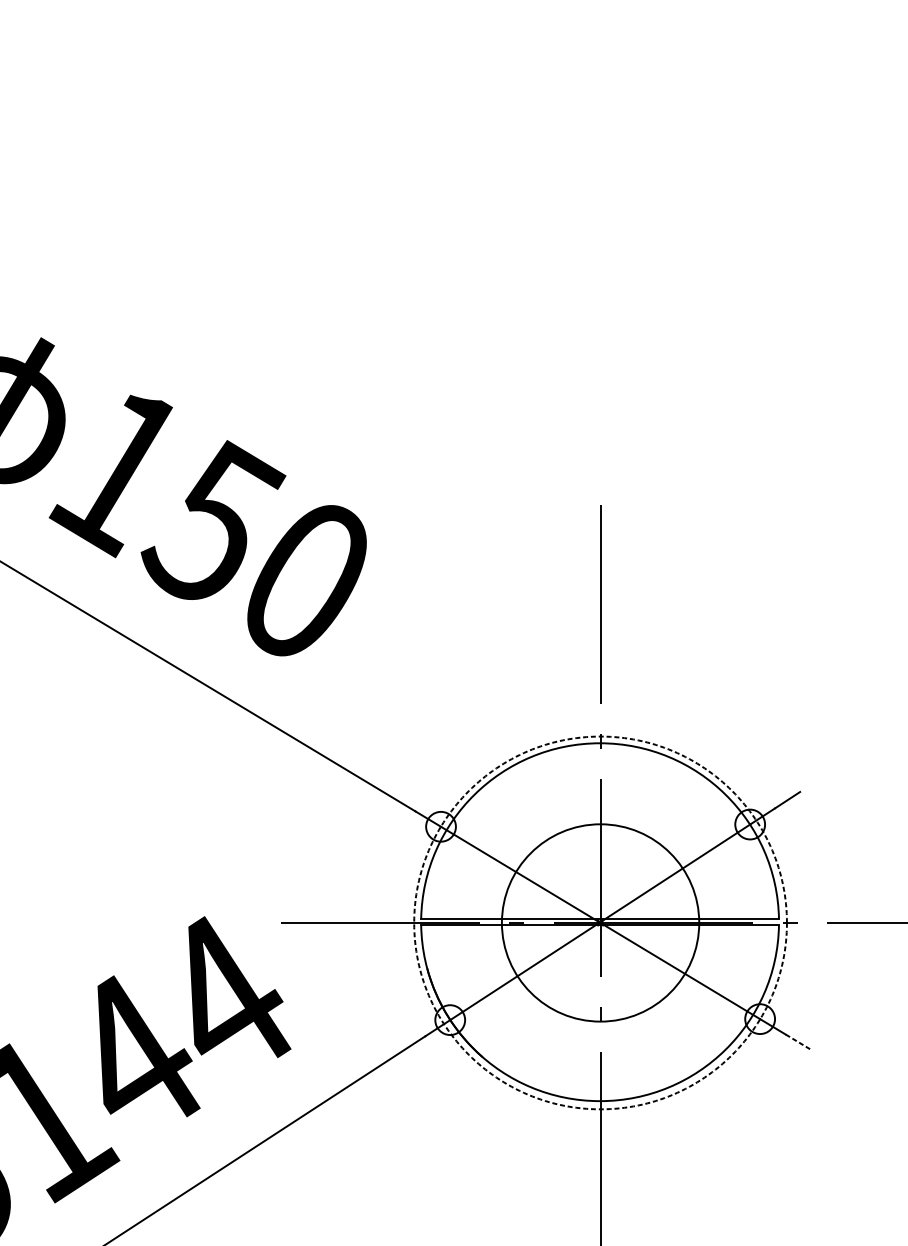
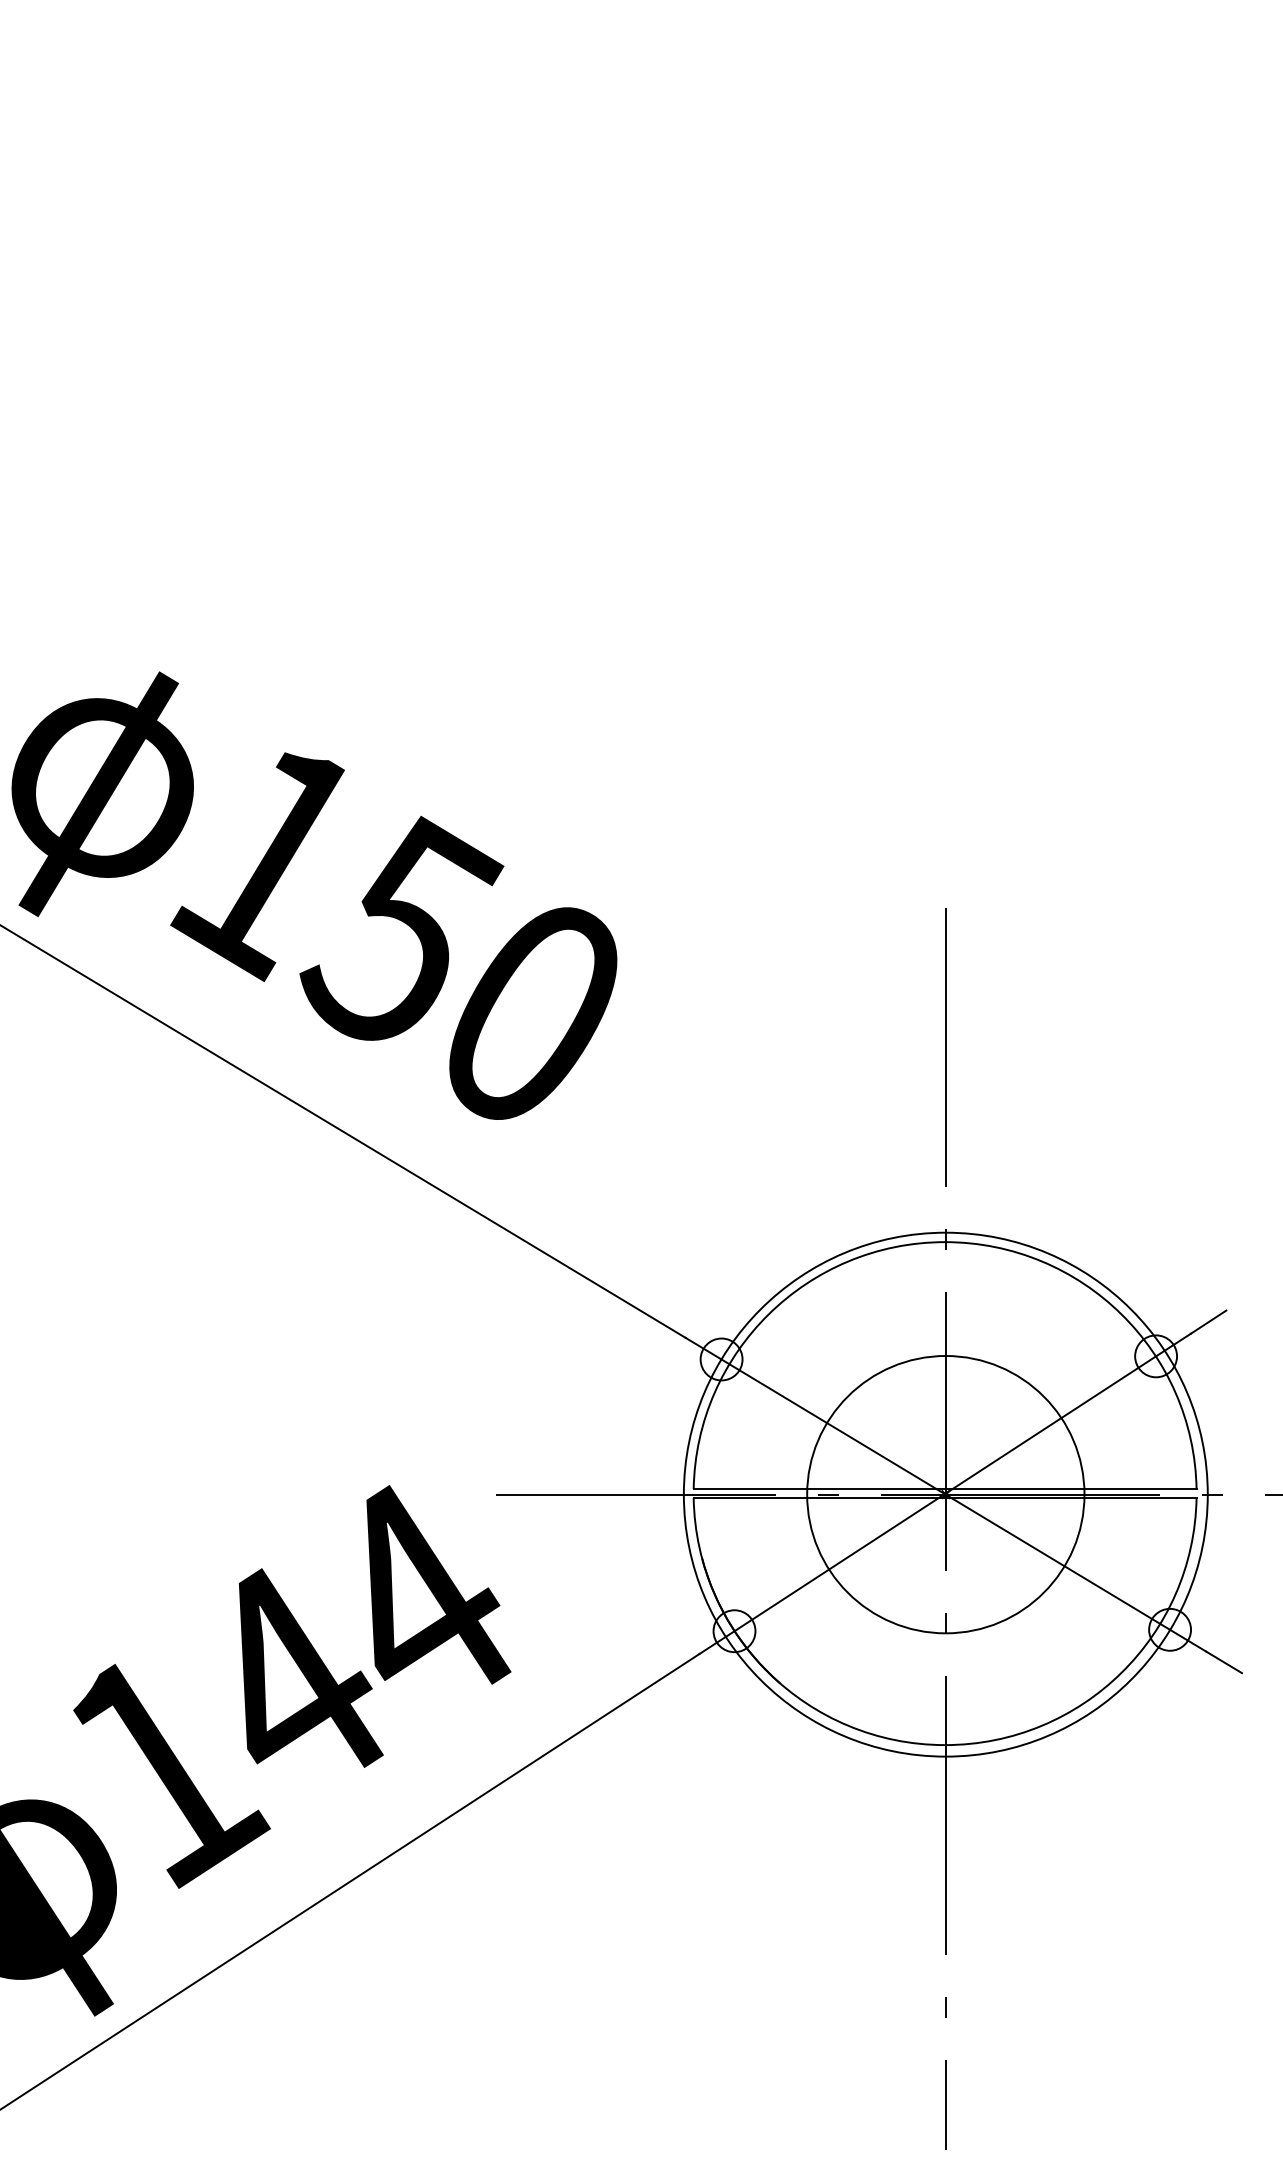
circle: (600, 922) -> (945, 1494), dashed -> solid
line: (798, 1042) -> (1224, 1662), dashed -> solid

